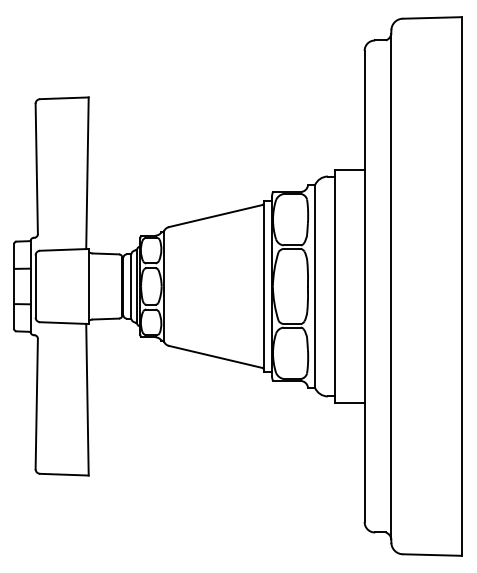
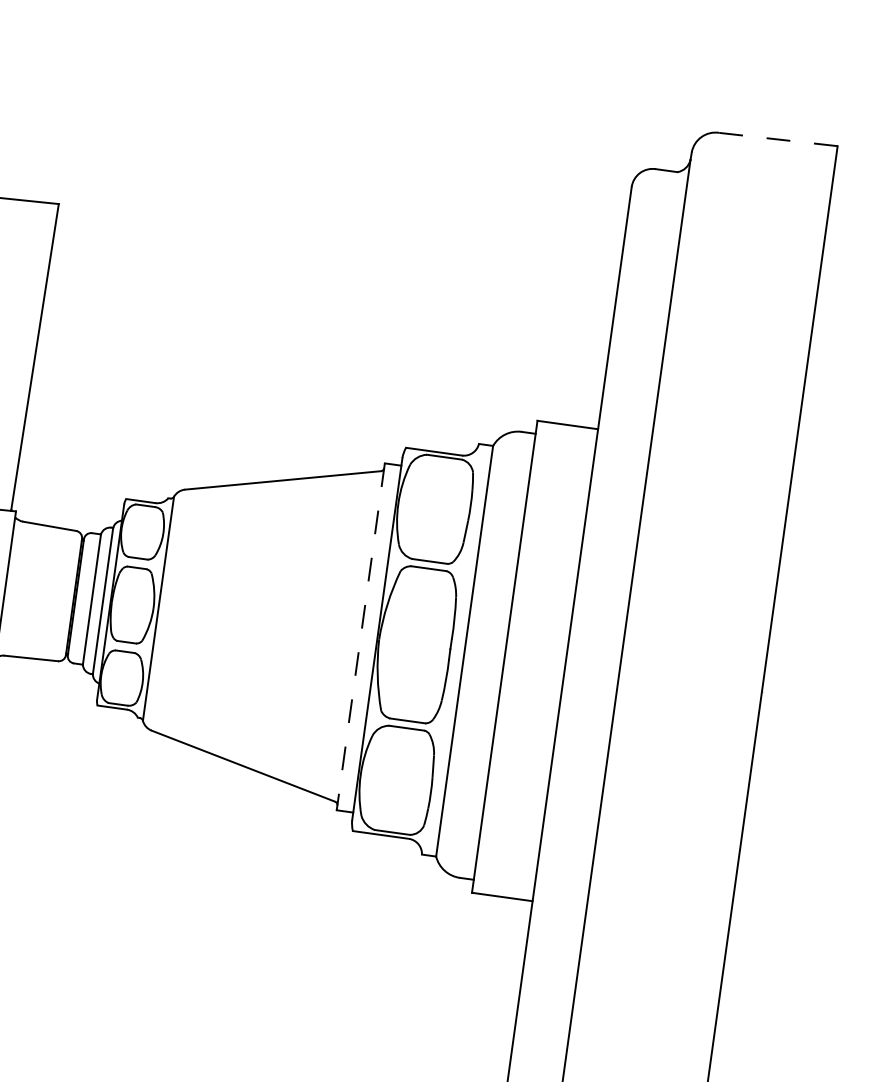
line: (431, 17) -> (776, 138), solid -> dashed
line: (263, 286) -> (360, 636), solid -> dashed

